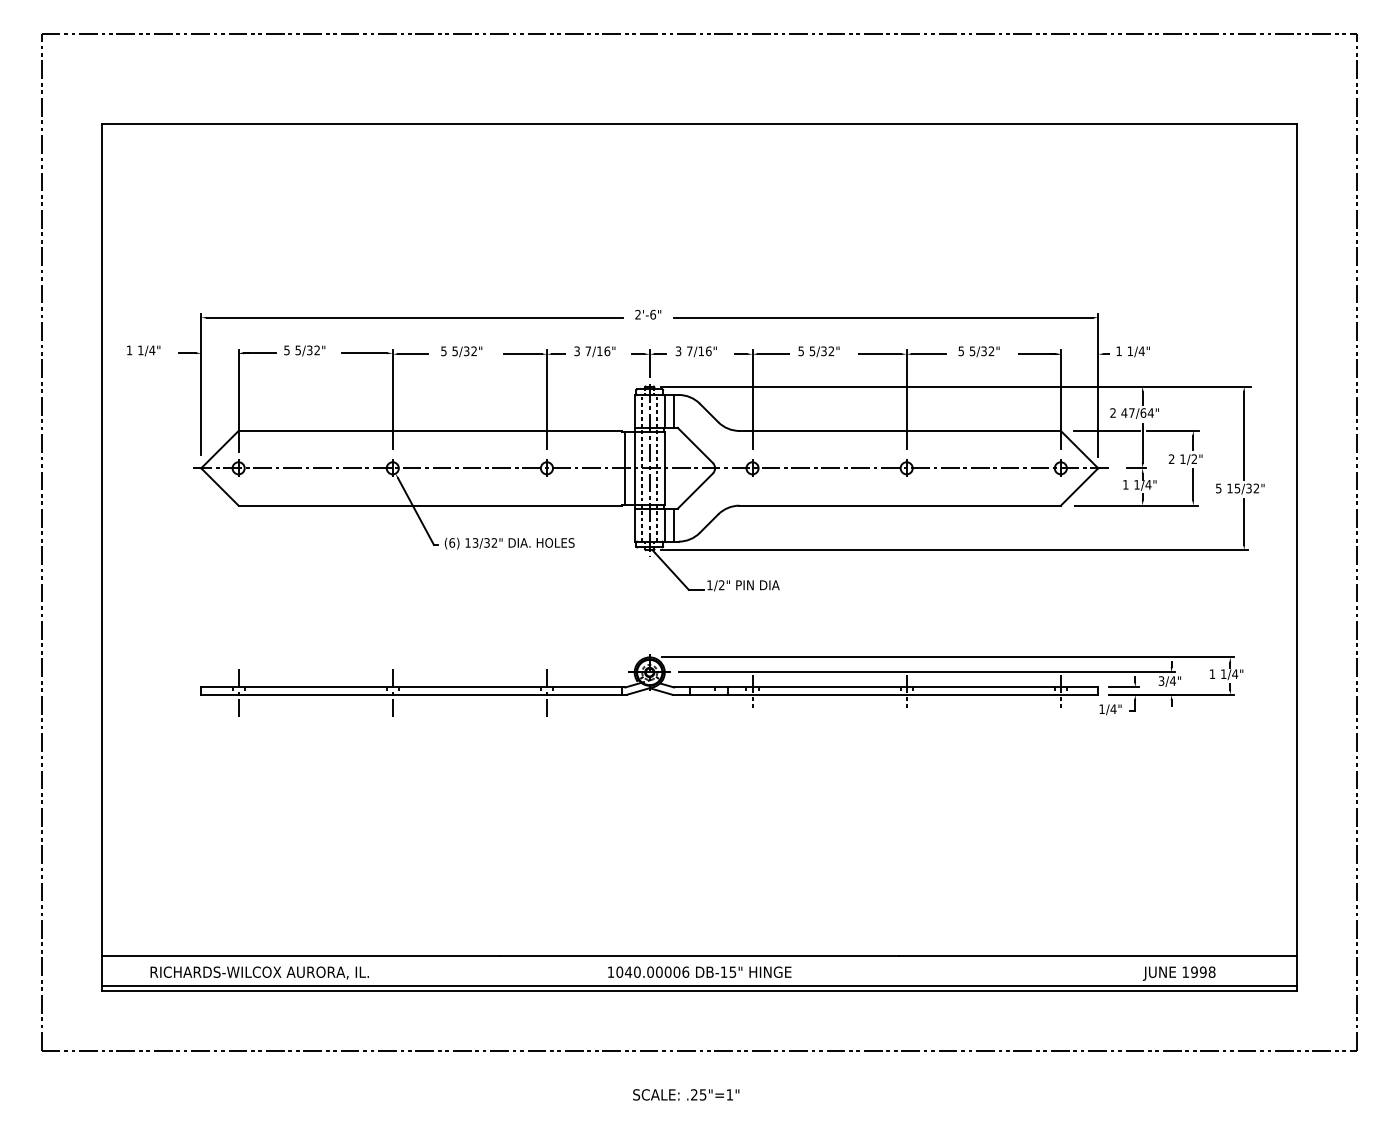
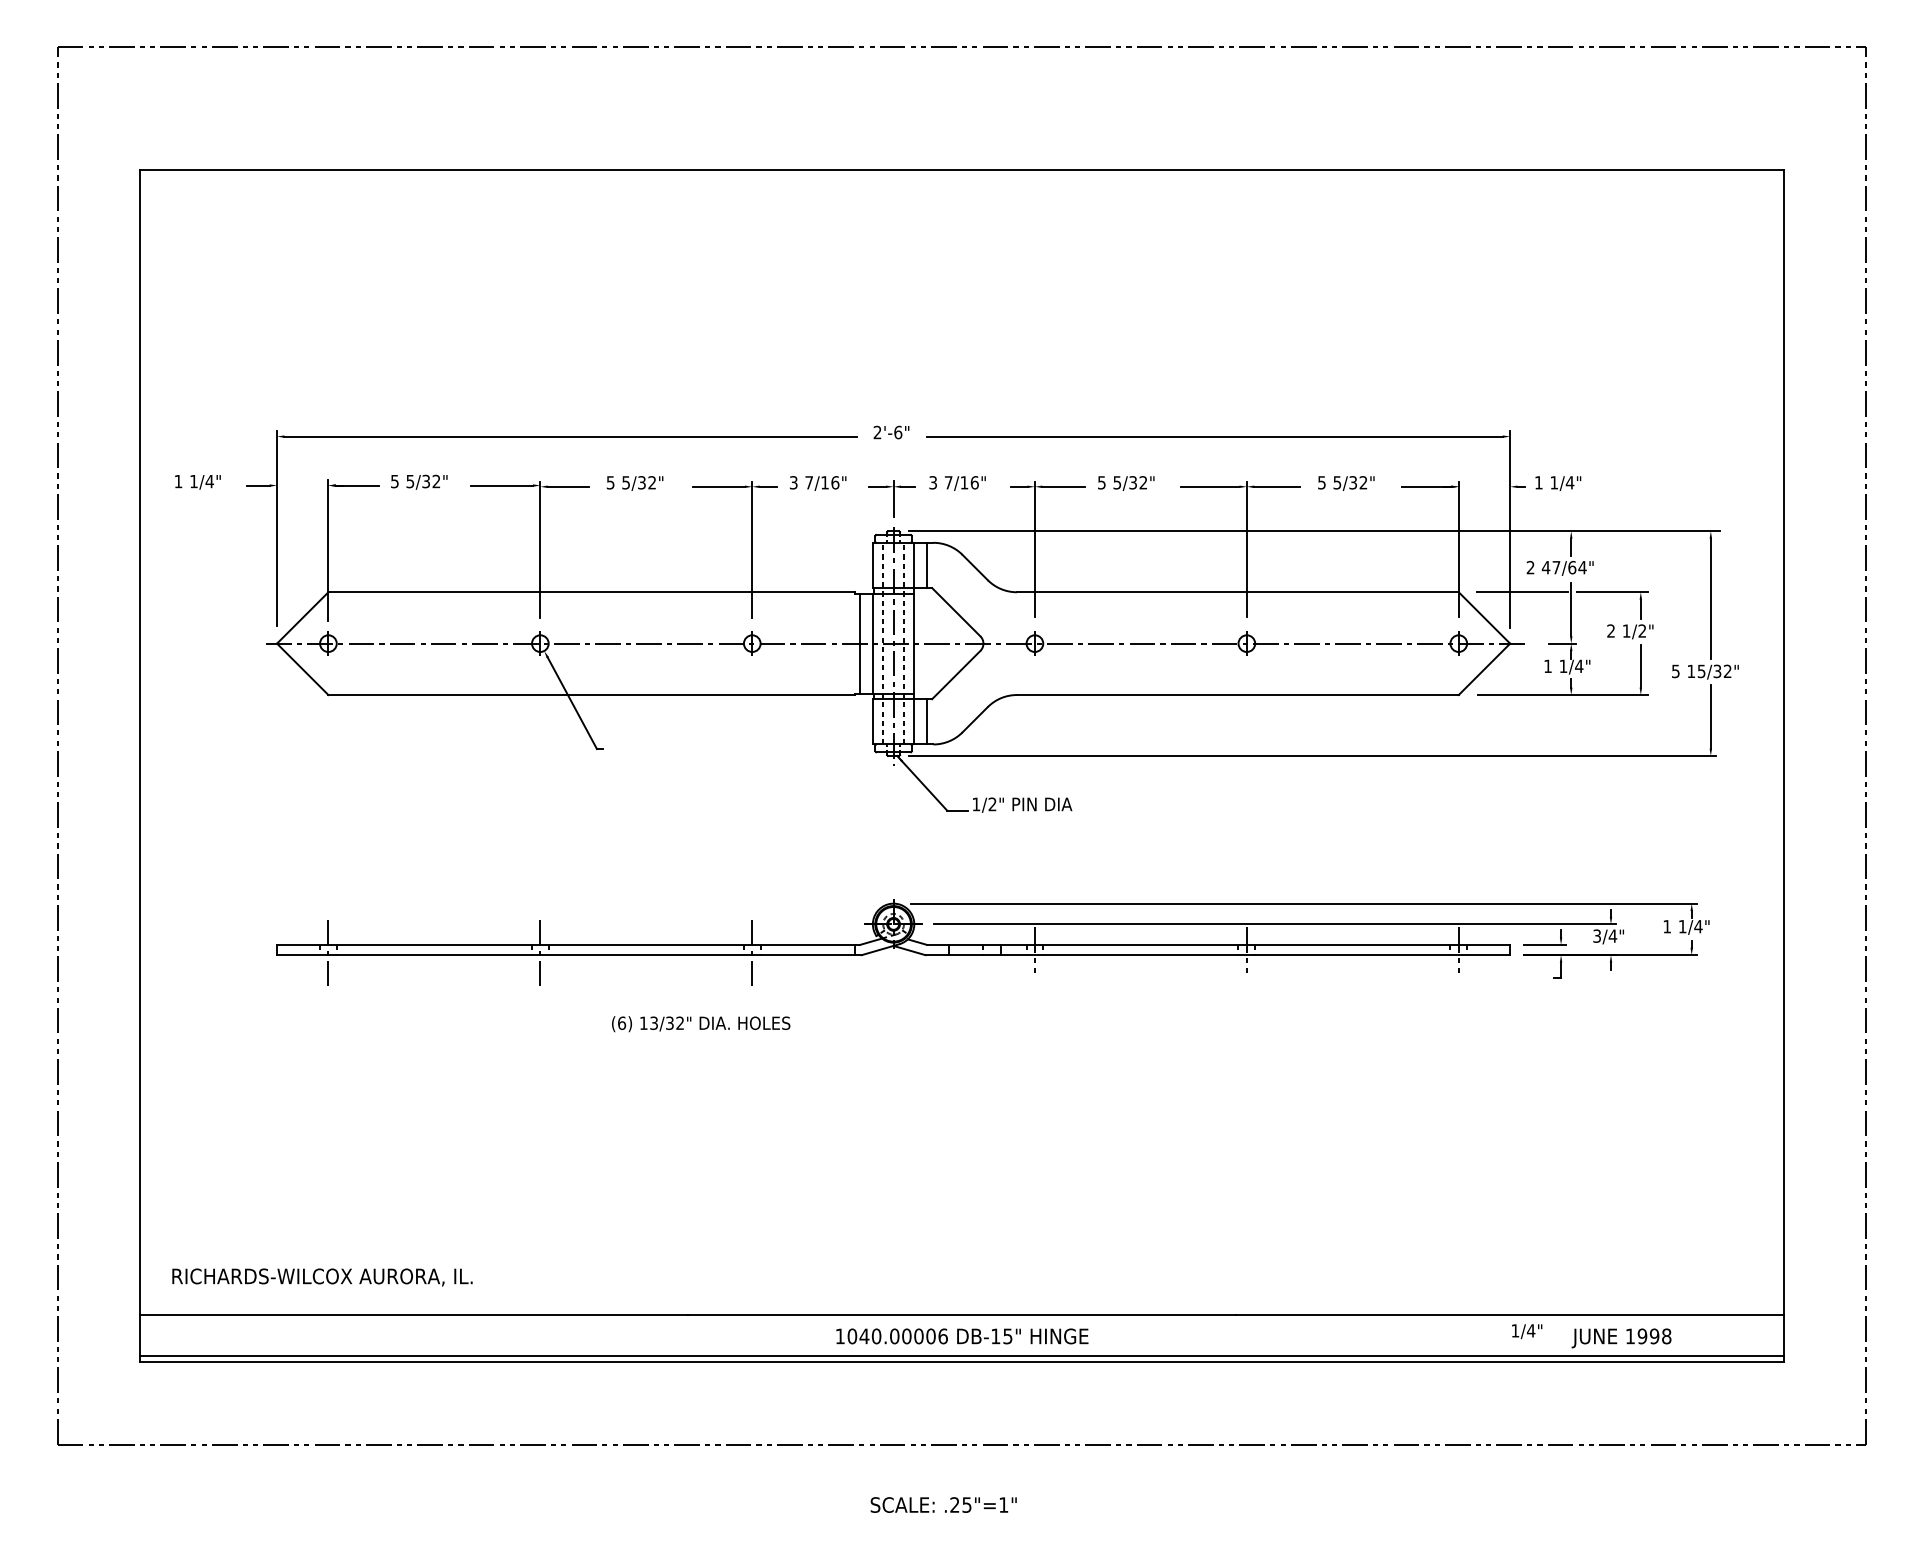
text: (510, 543) -> (701, 1024), moved
text: (1110, 709) -> (1527, 1331), moved
text: (259, 973) -> (322, 1277), moved

